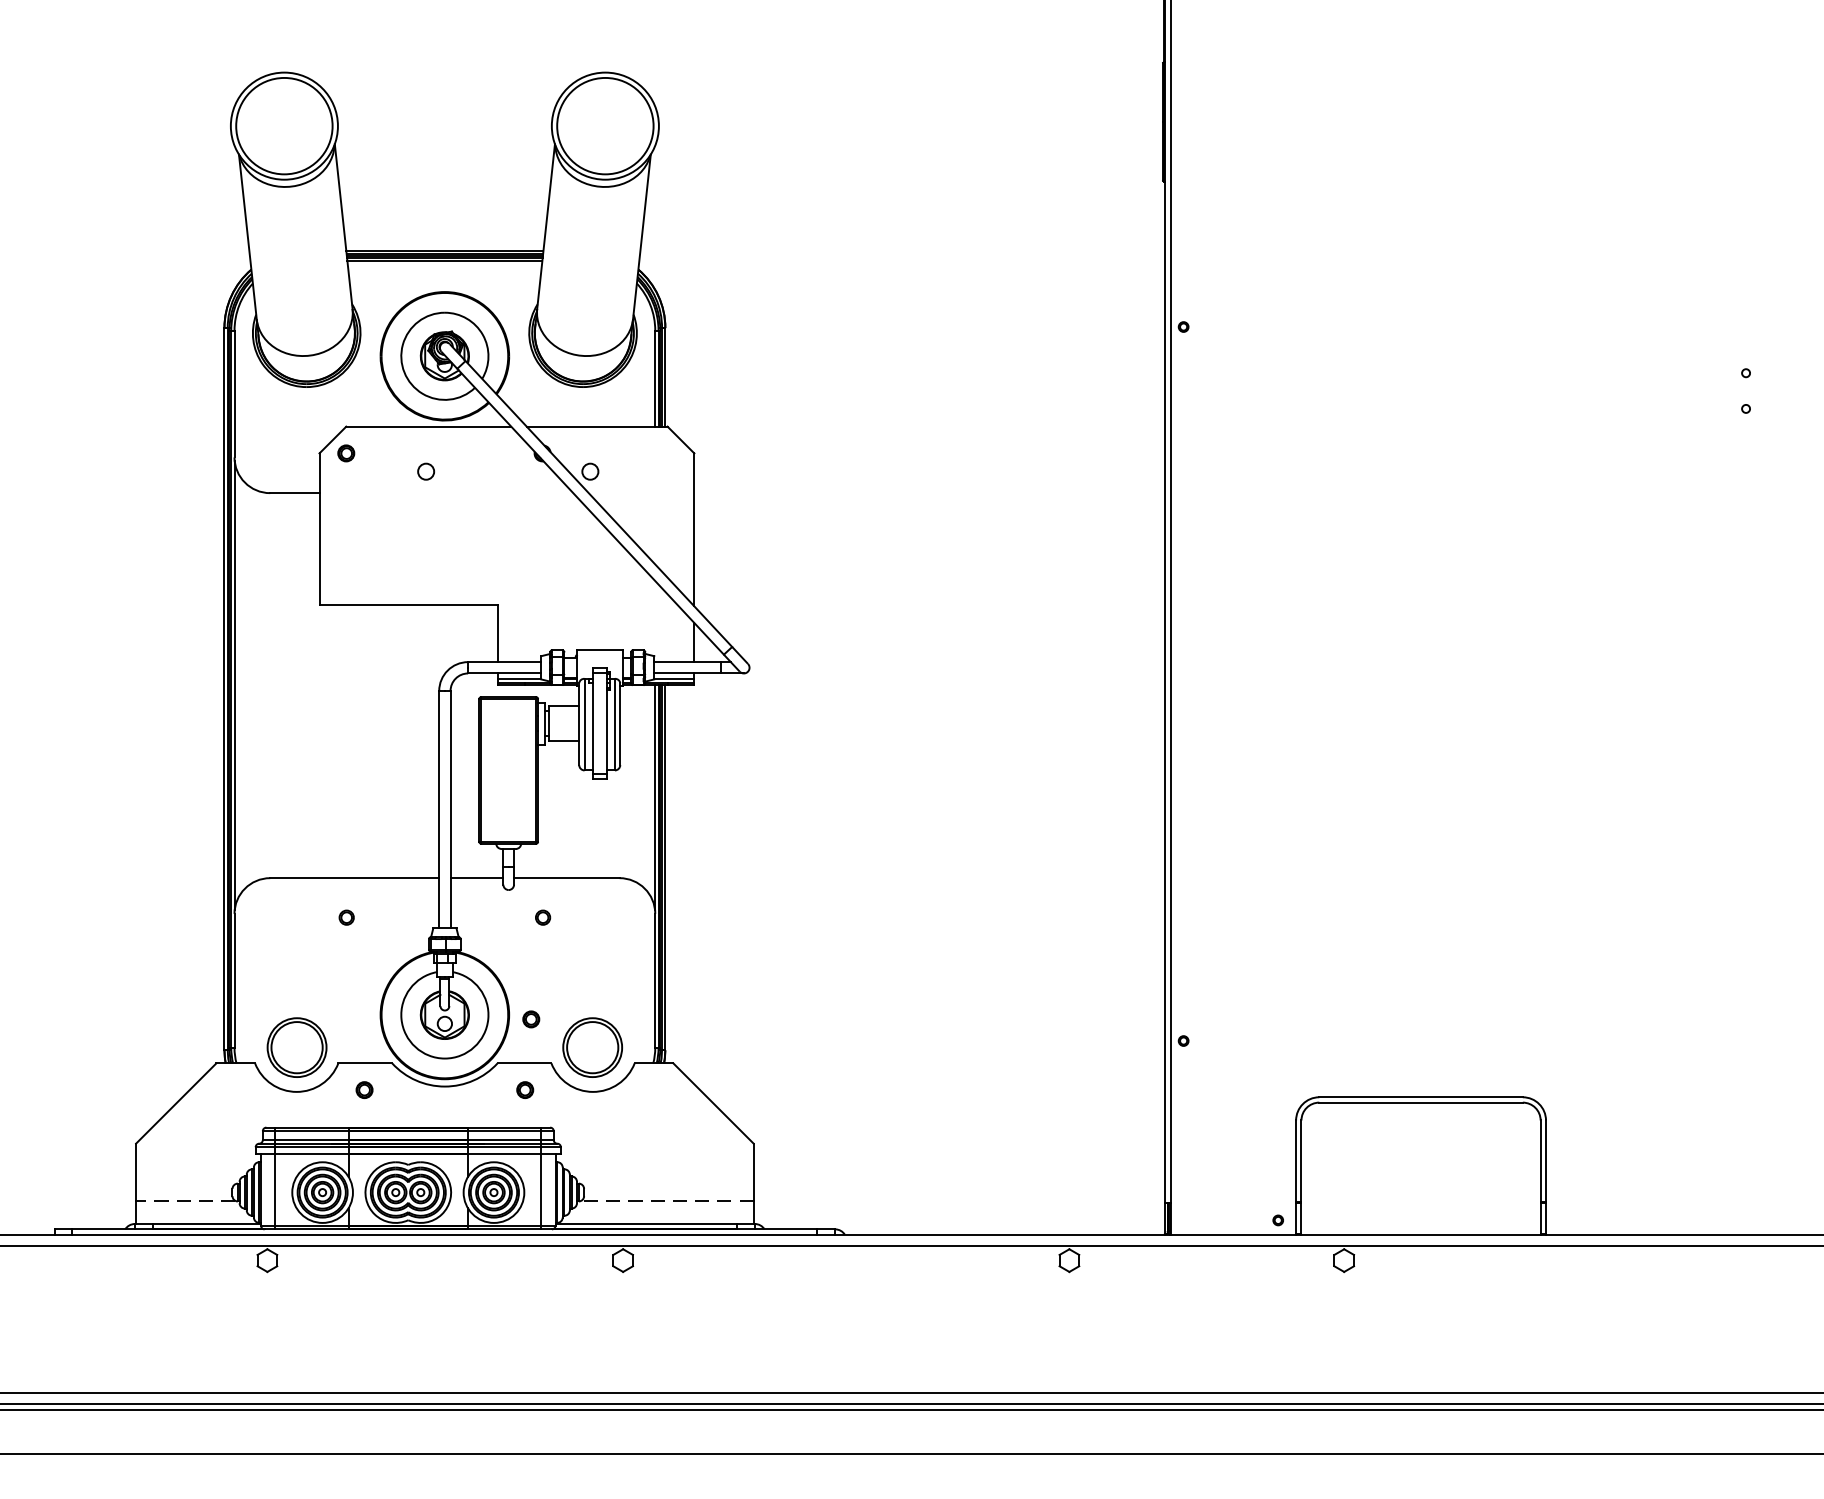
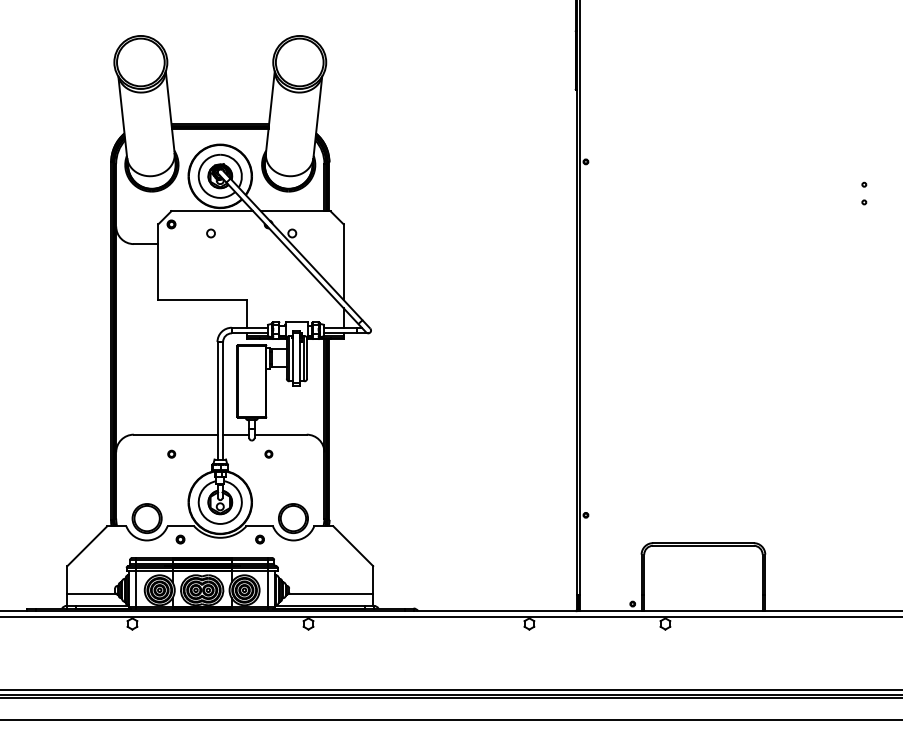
part: (530, 1019) -> (262, 504), removed
line: (186, 1201) -> (92, 594), dashed -> solid
line: (667, 1201) -> (330, 594), dashed -> solid

